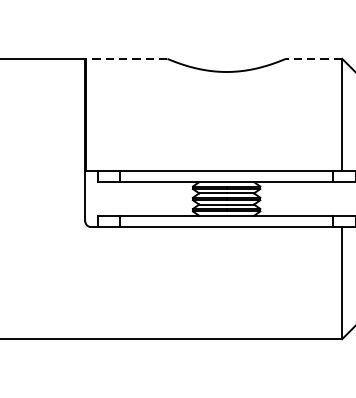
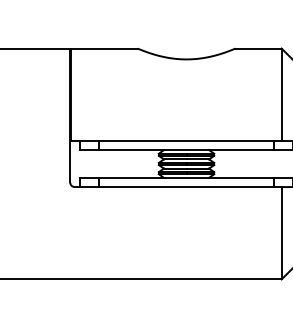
line: (125, 58) -> (103, 48), dashed -> solid
line: (314, 58) -> (258, 48), dashed -> solid

